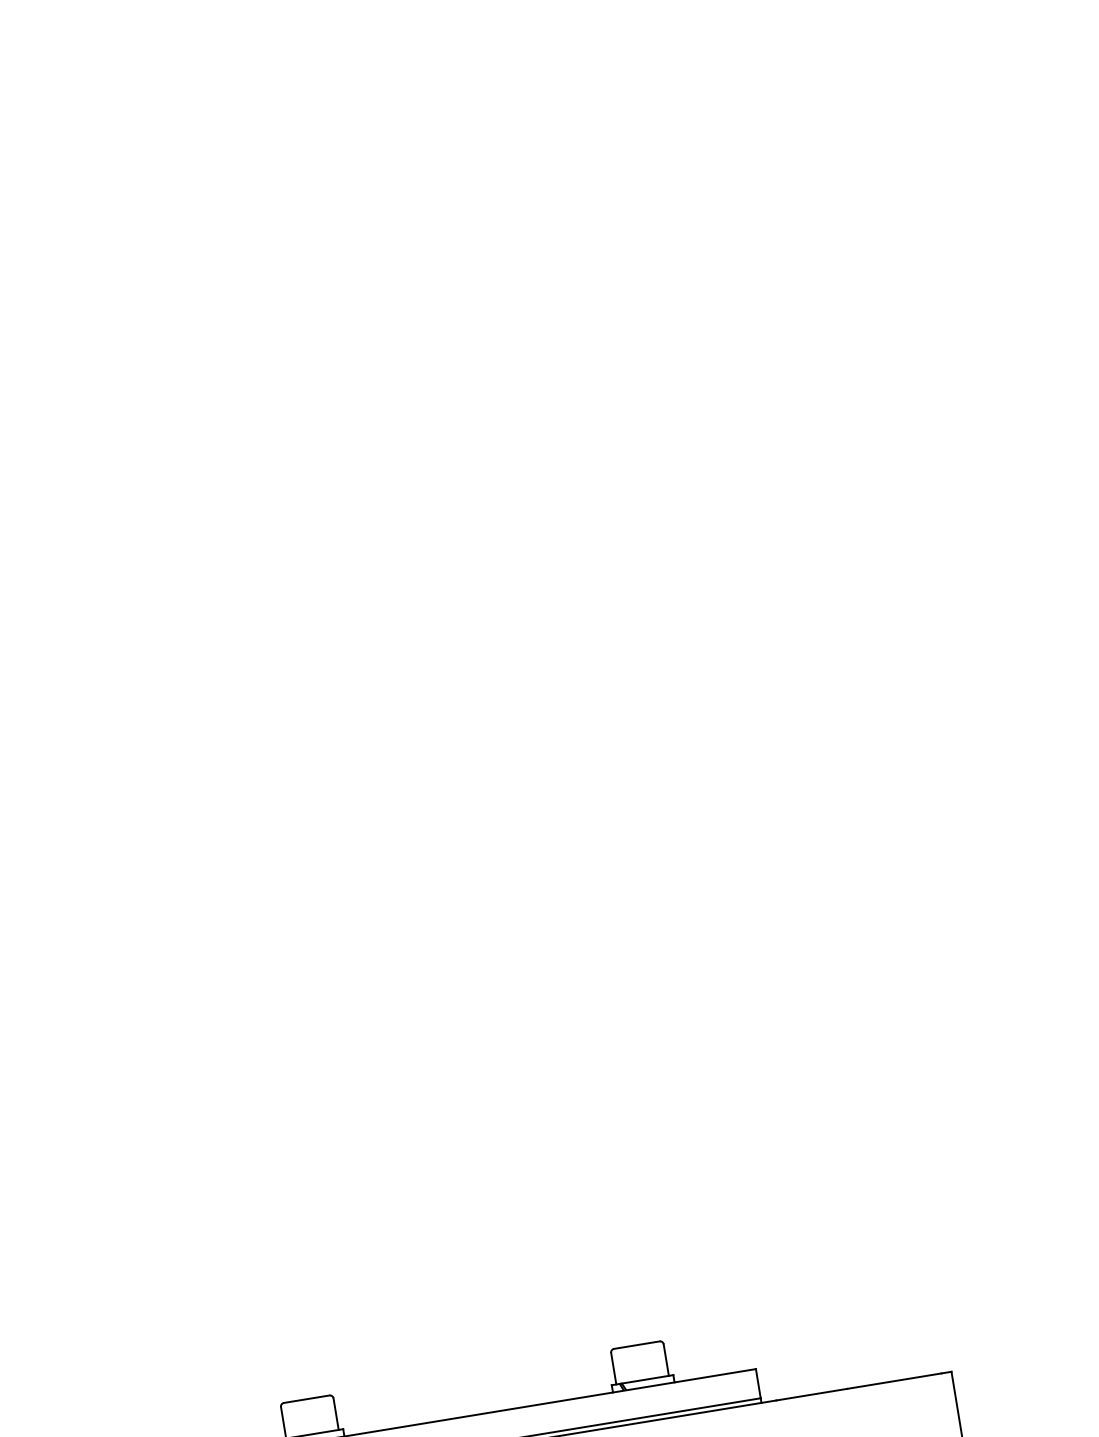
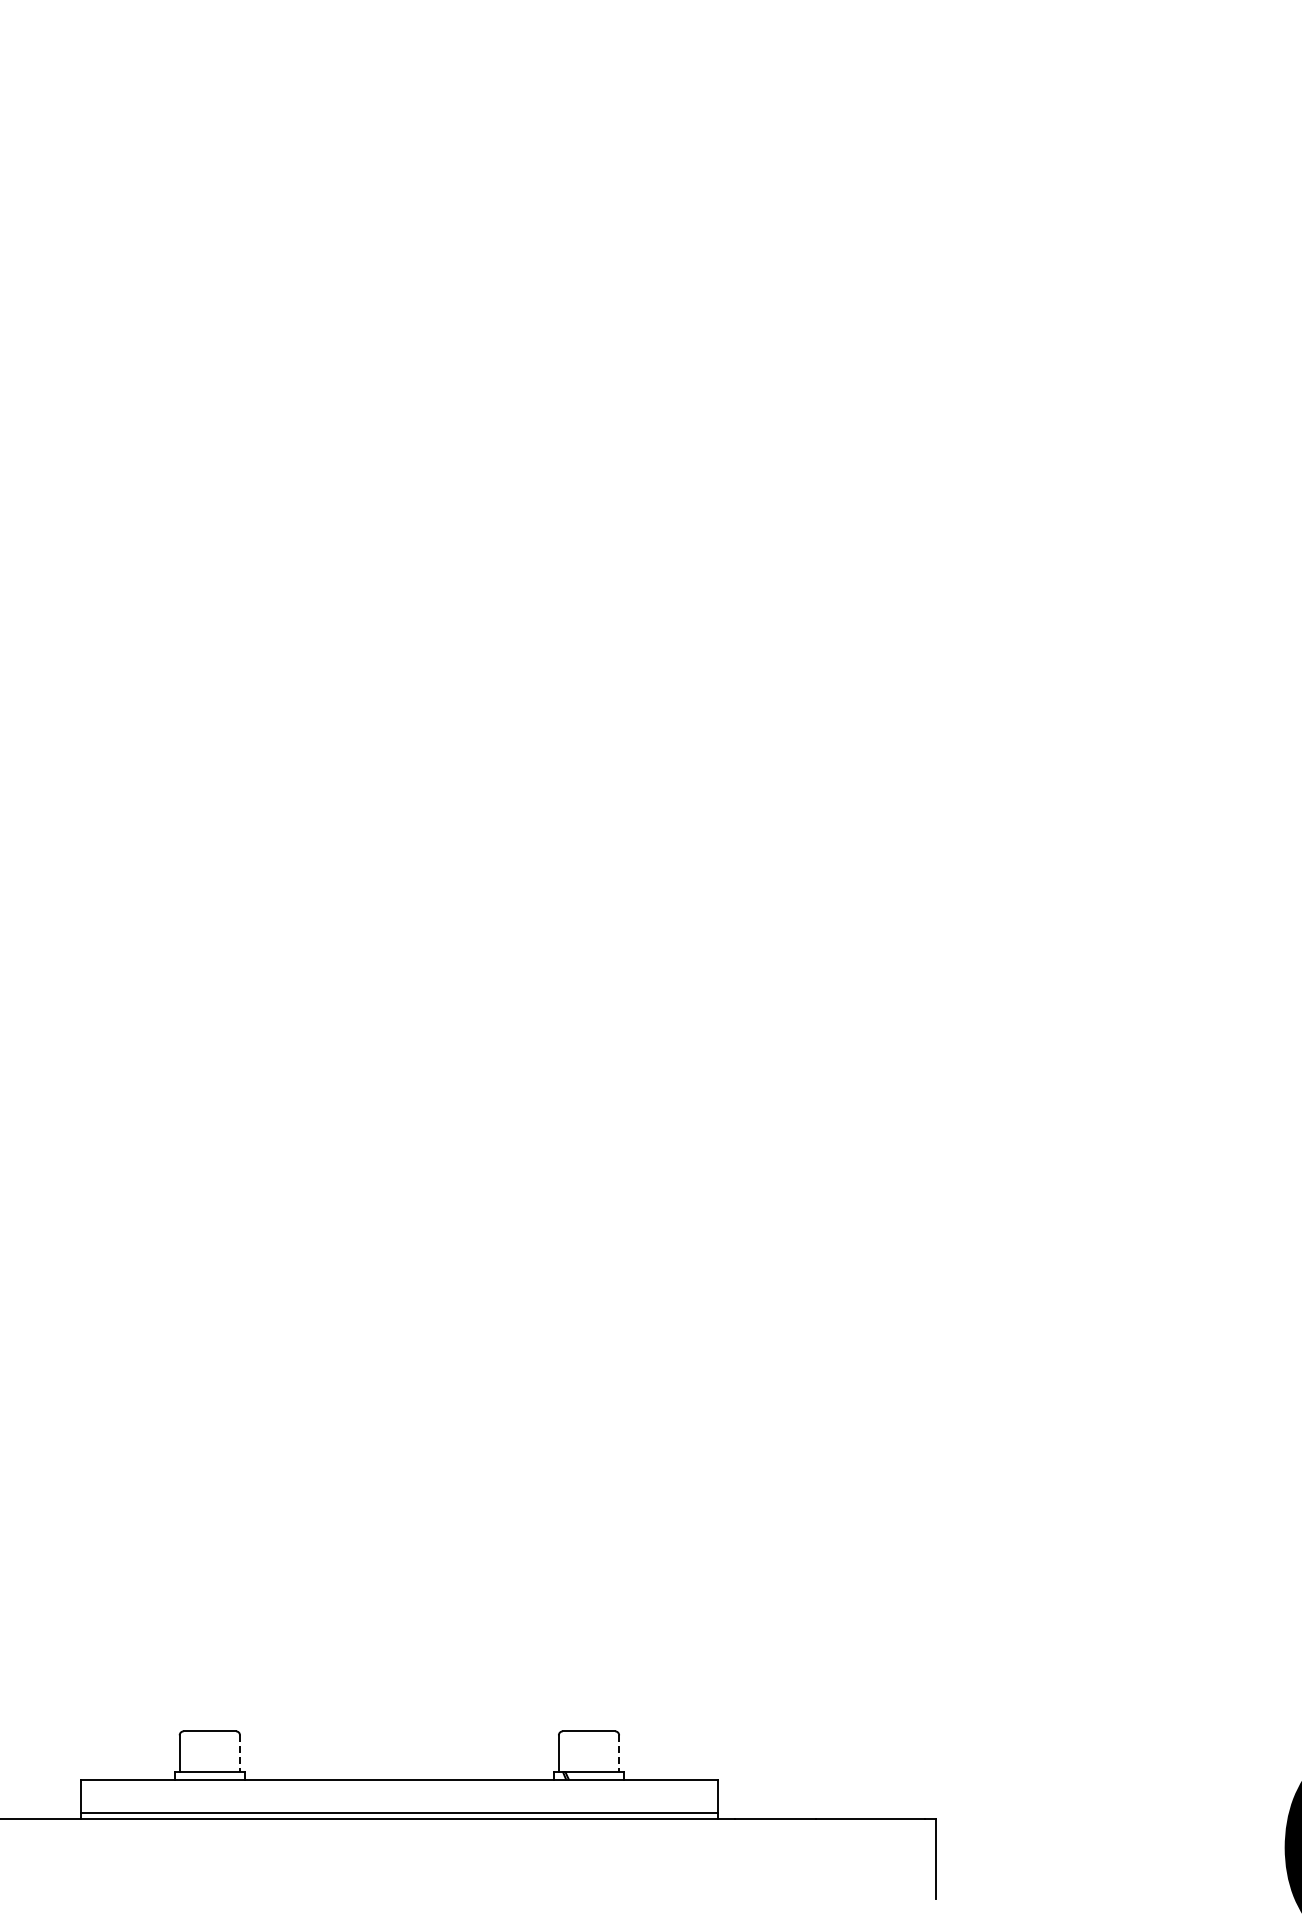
line: (666, 1360) -> (619, 1753), solid -> dashed
line: (336, 1414) -> (240, 1753), solid -> dashed

